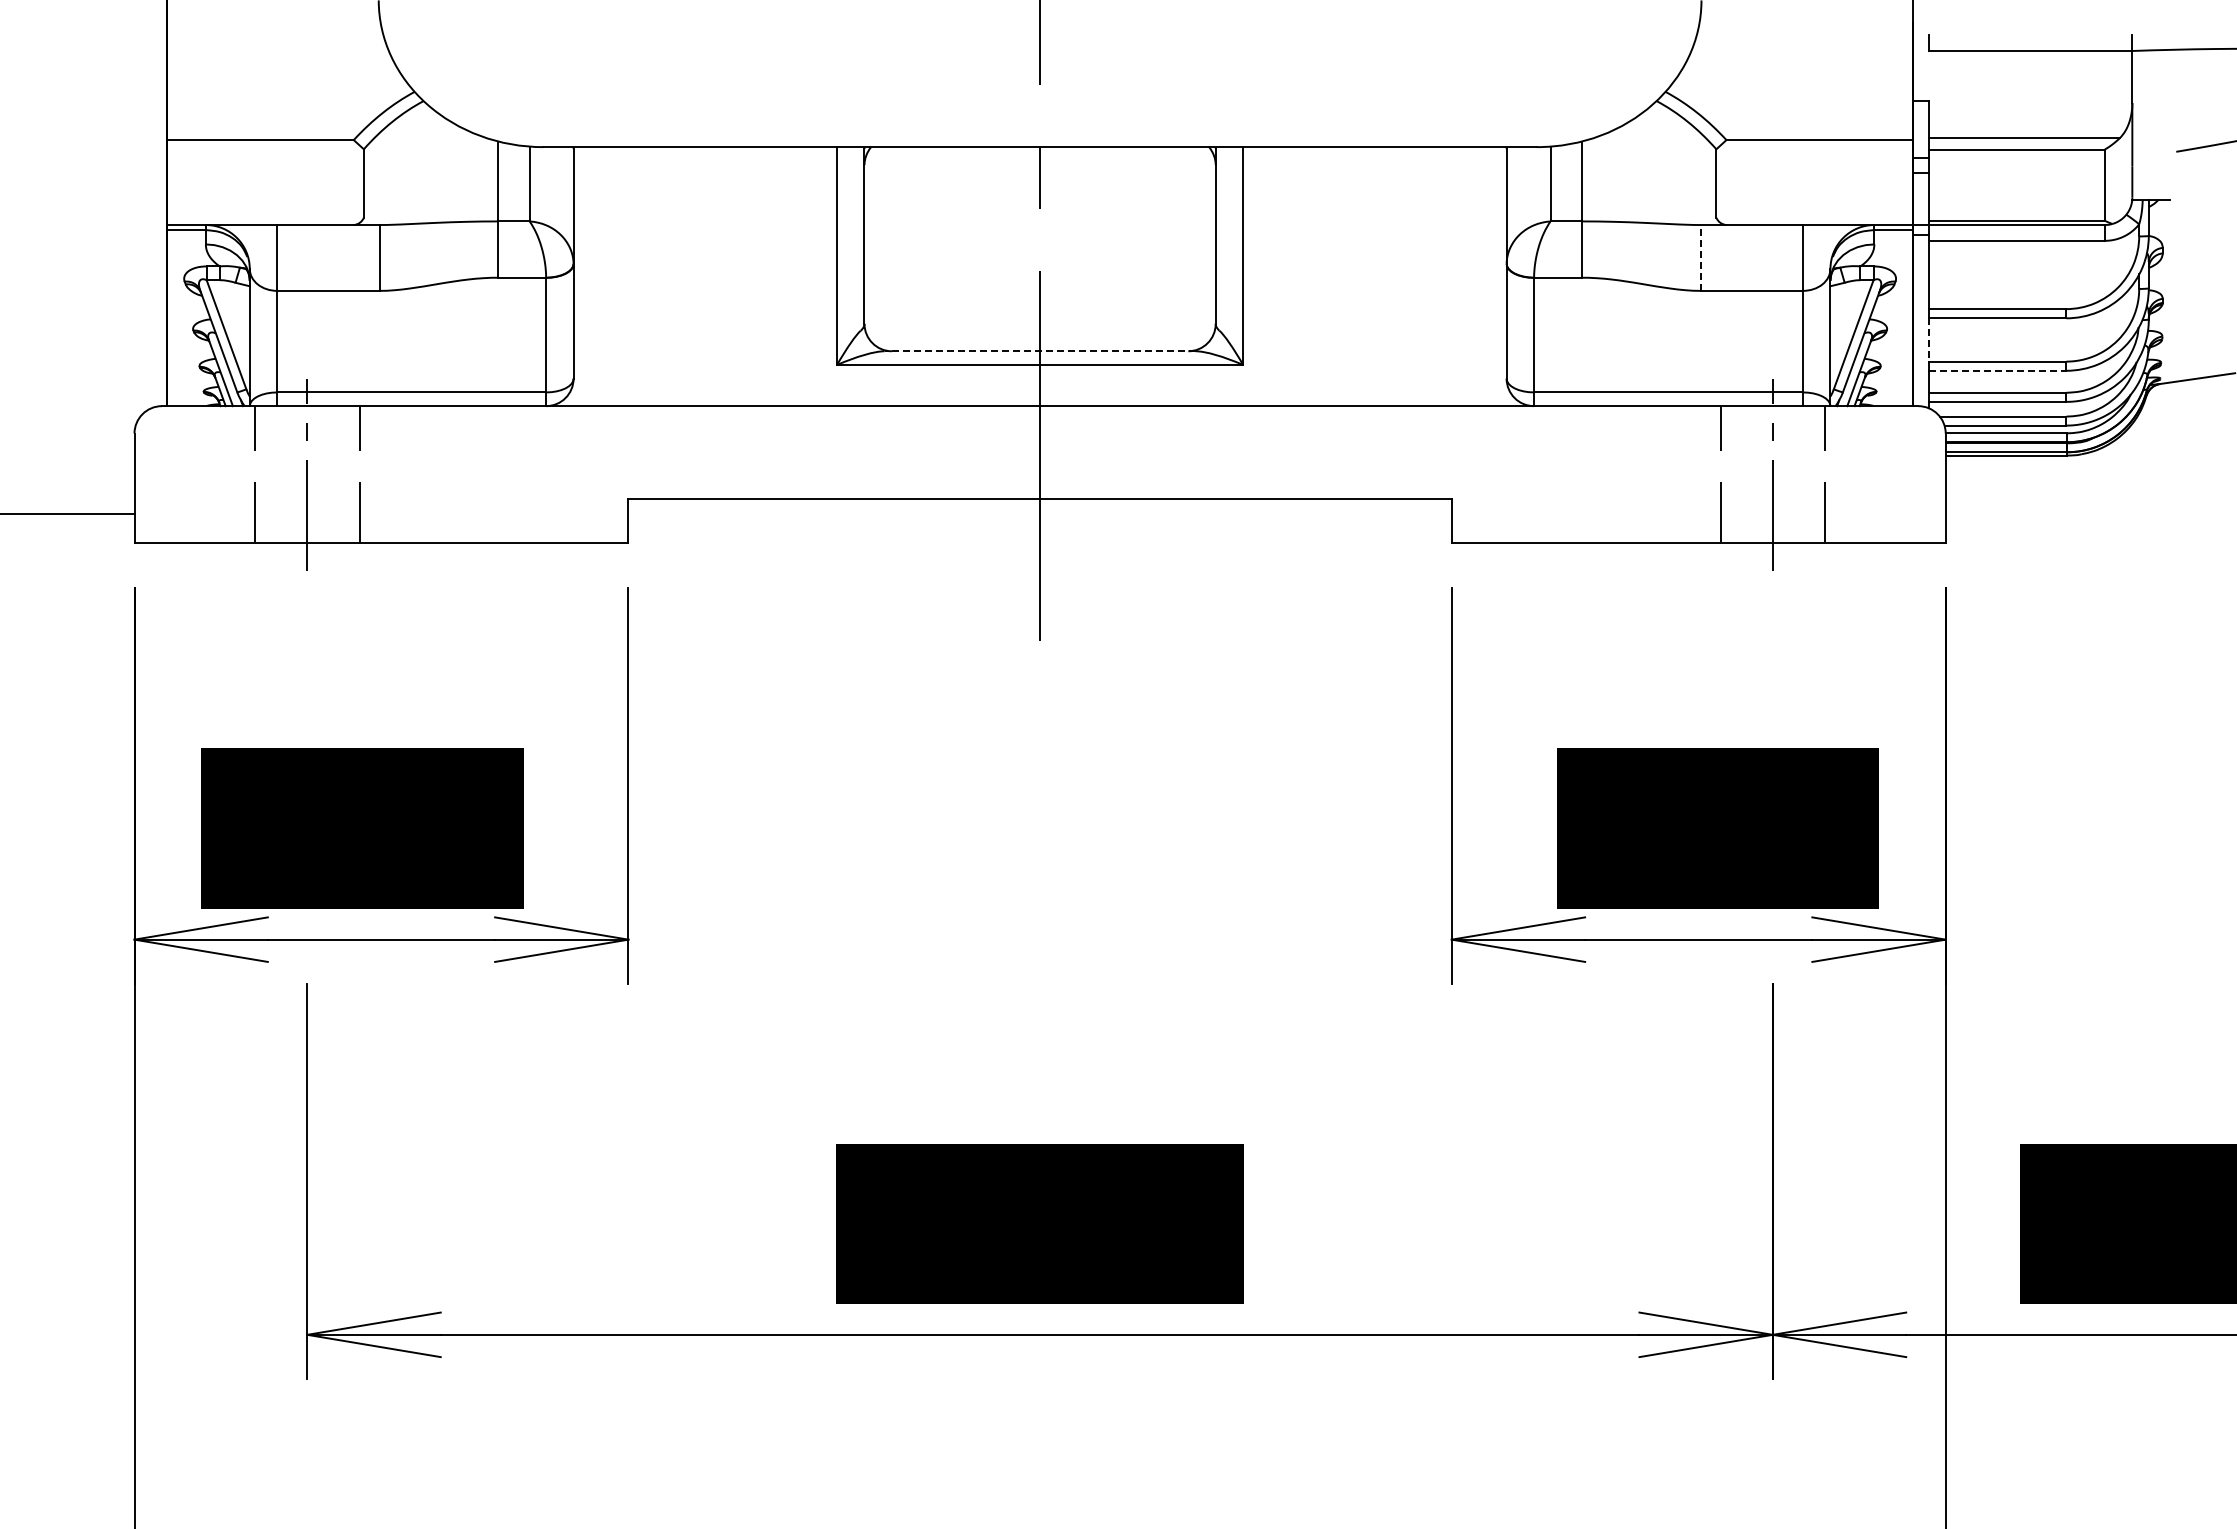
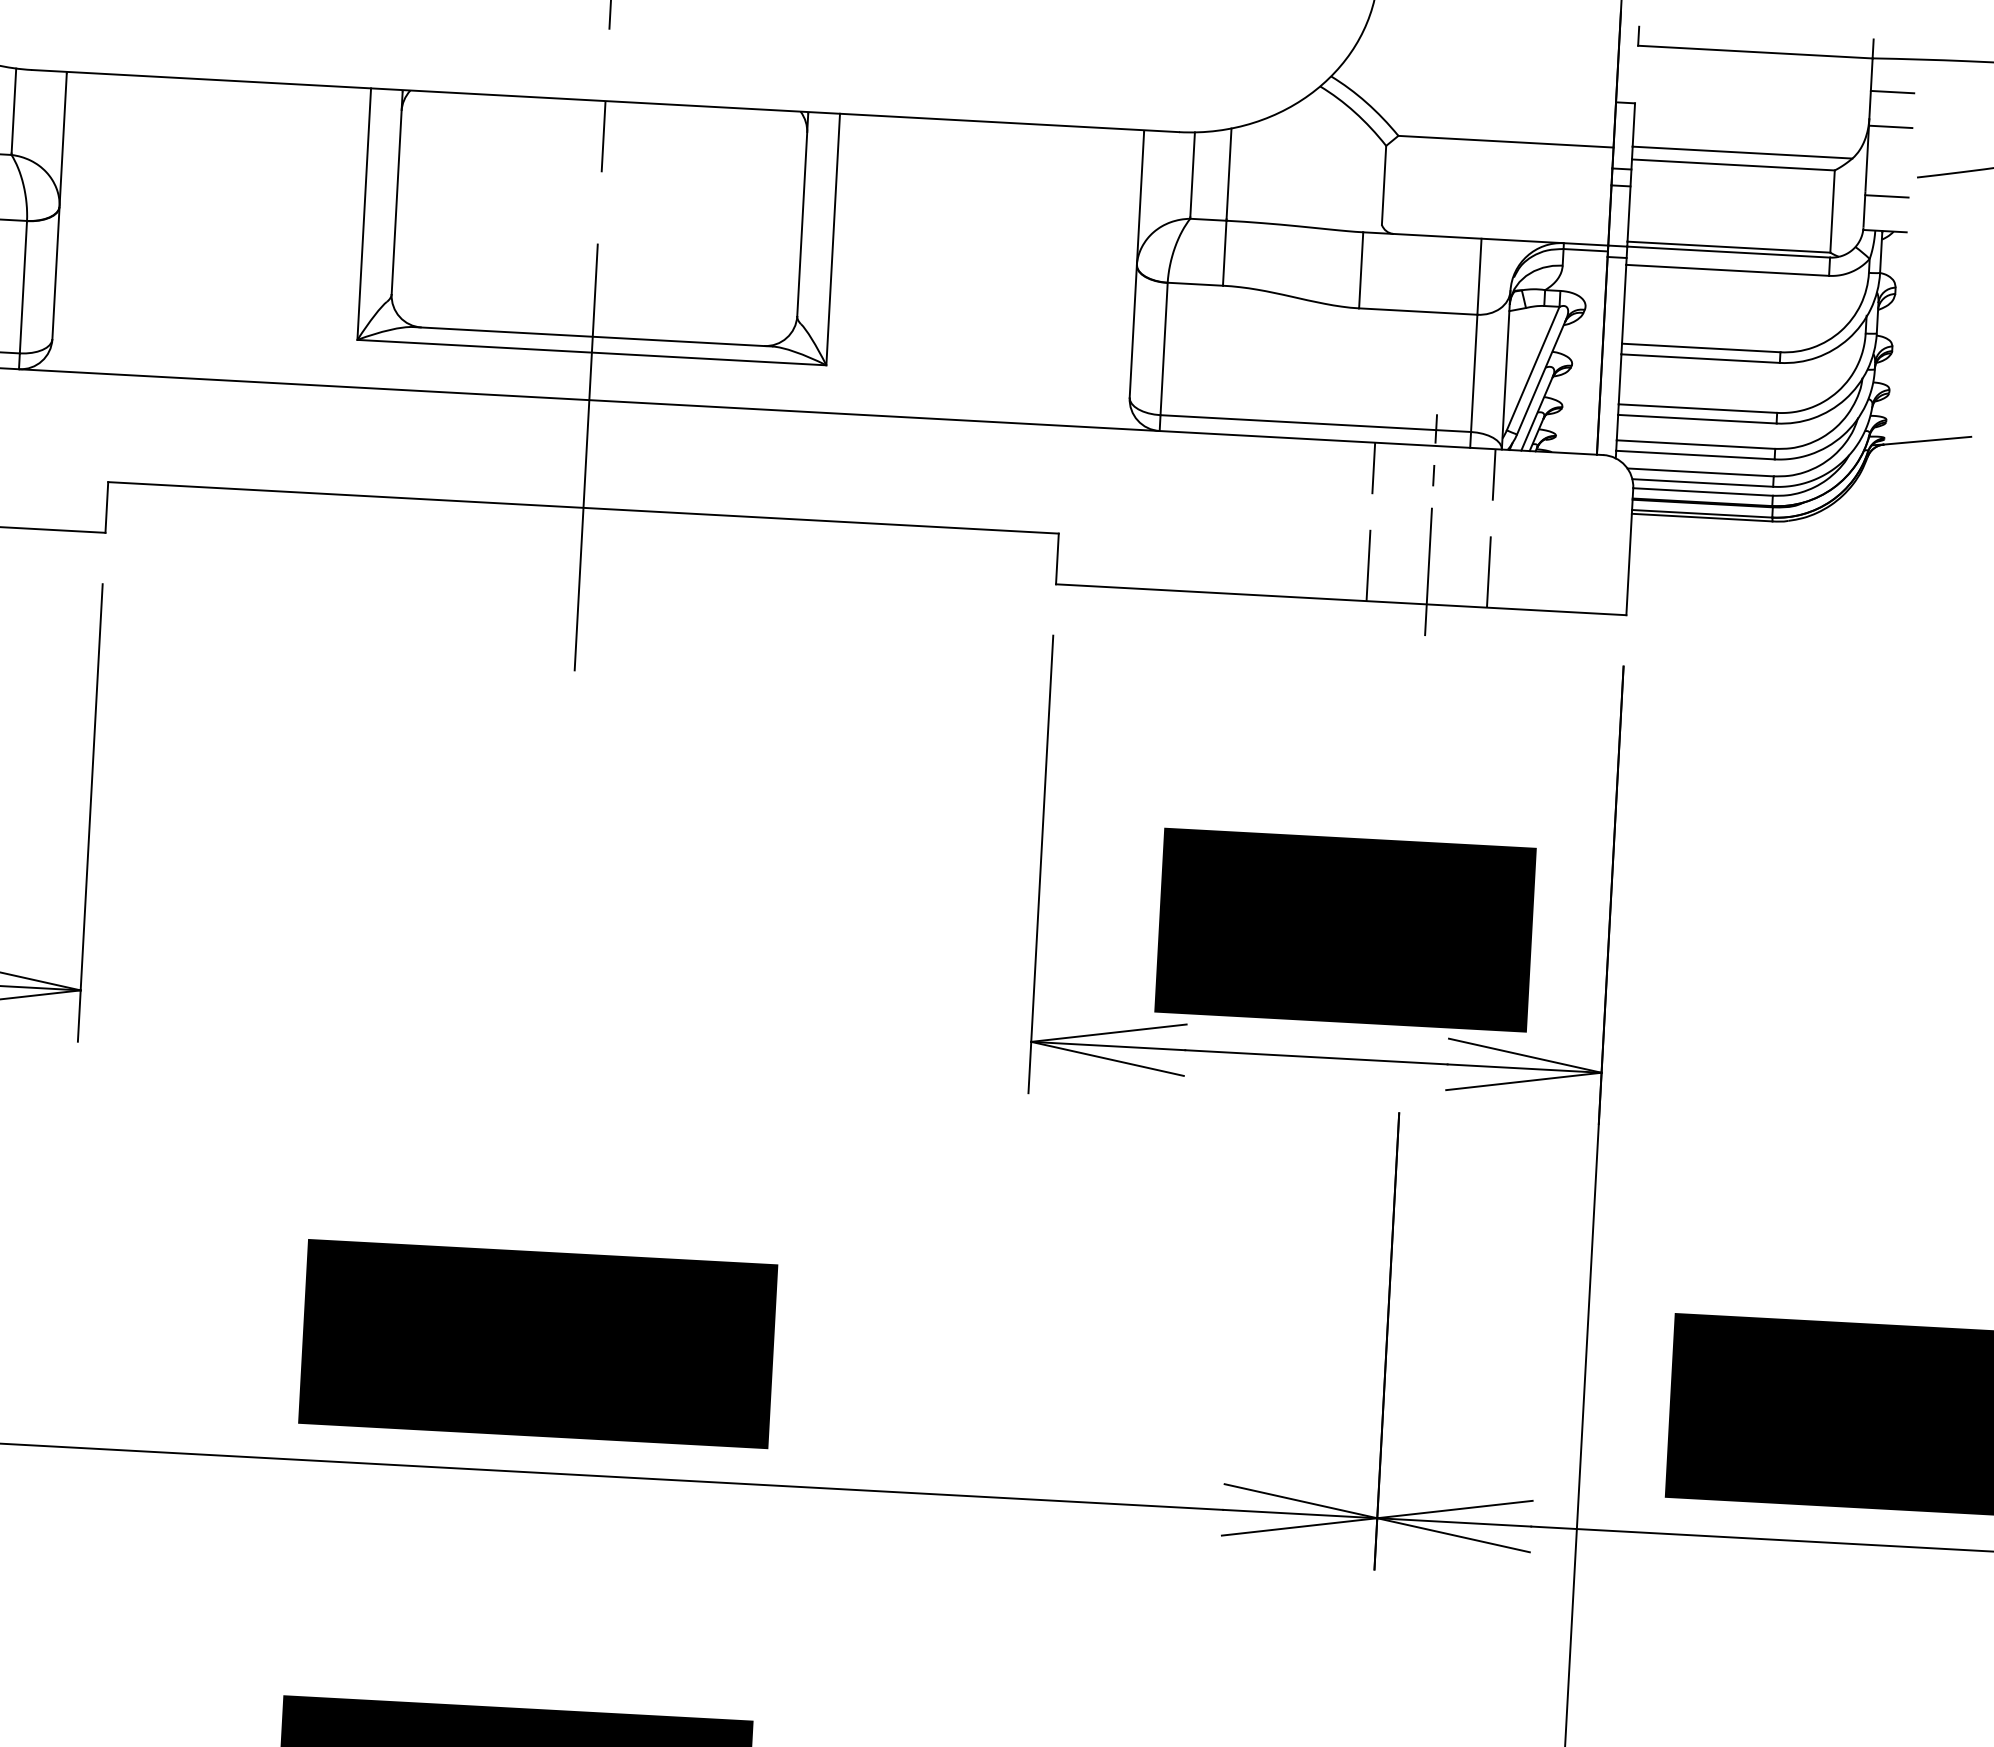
line: (2150, 79) -> (1891, 92), added
line: (2150, 109) -> (1889, 127), added
line: (2150, 169) -> (1886, 196), added
line: (1700, 257) -> (1361, 269), dashed -> solid
line: (1929, 339) -> (1620, 378), dashed -> solid
line: (1040, 351) -> (593, 337), dashed -> solid
line: (1997, 370) -> (1696, 418), dashed -> solid

